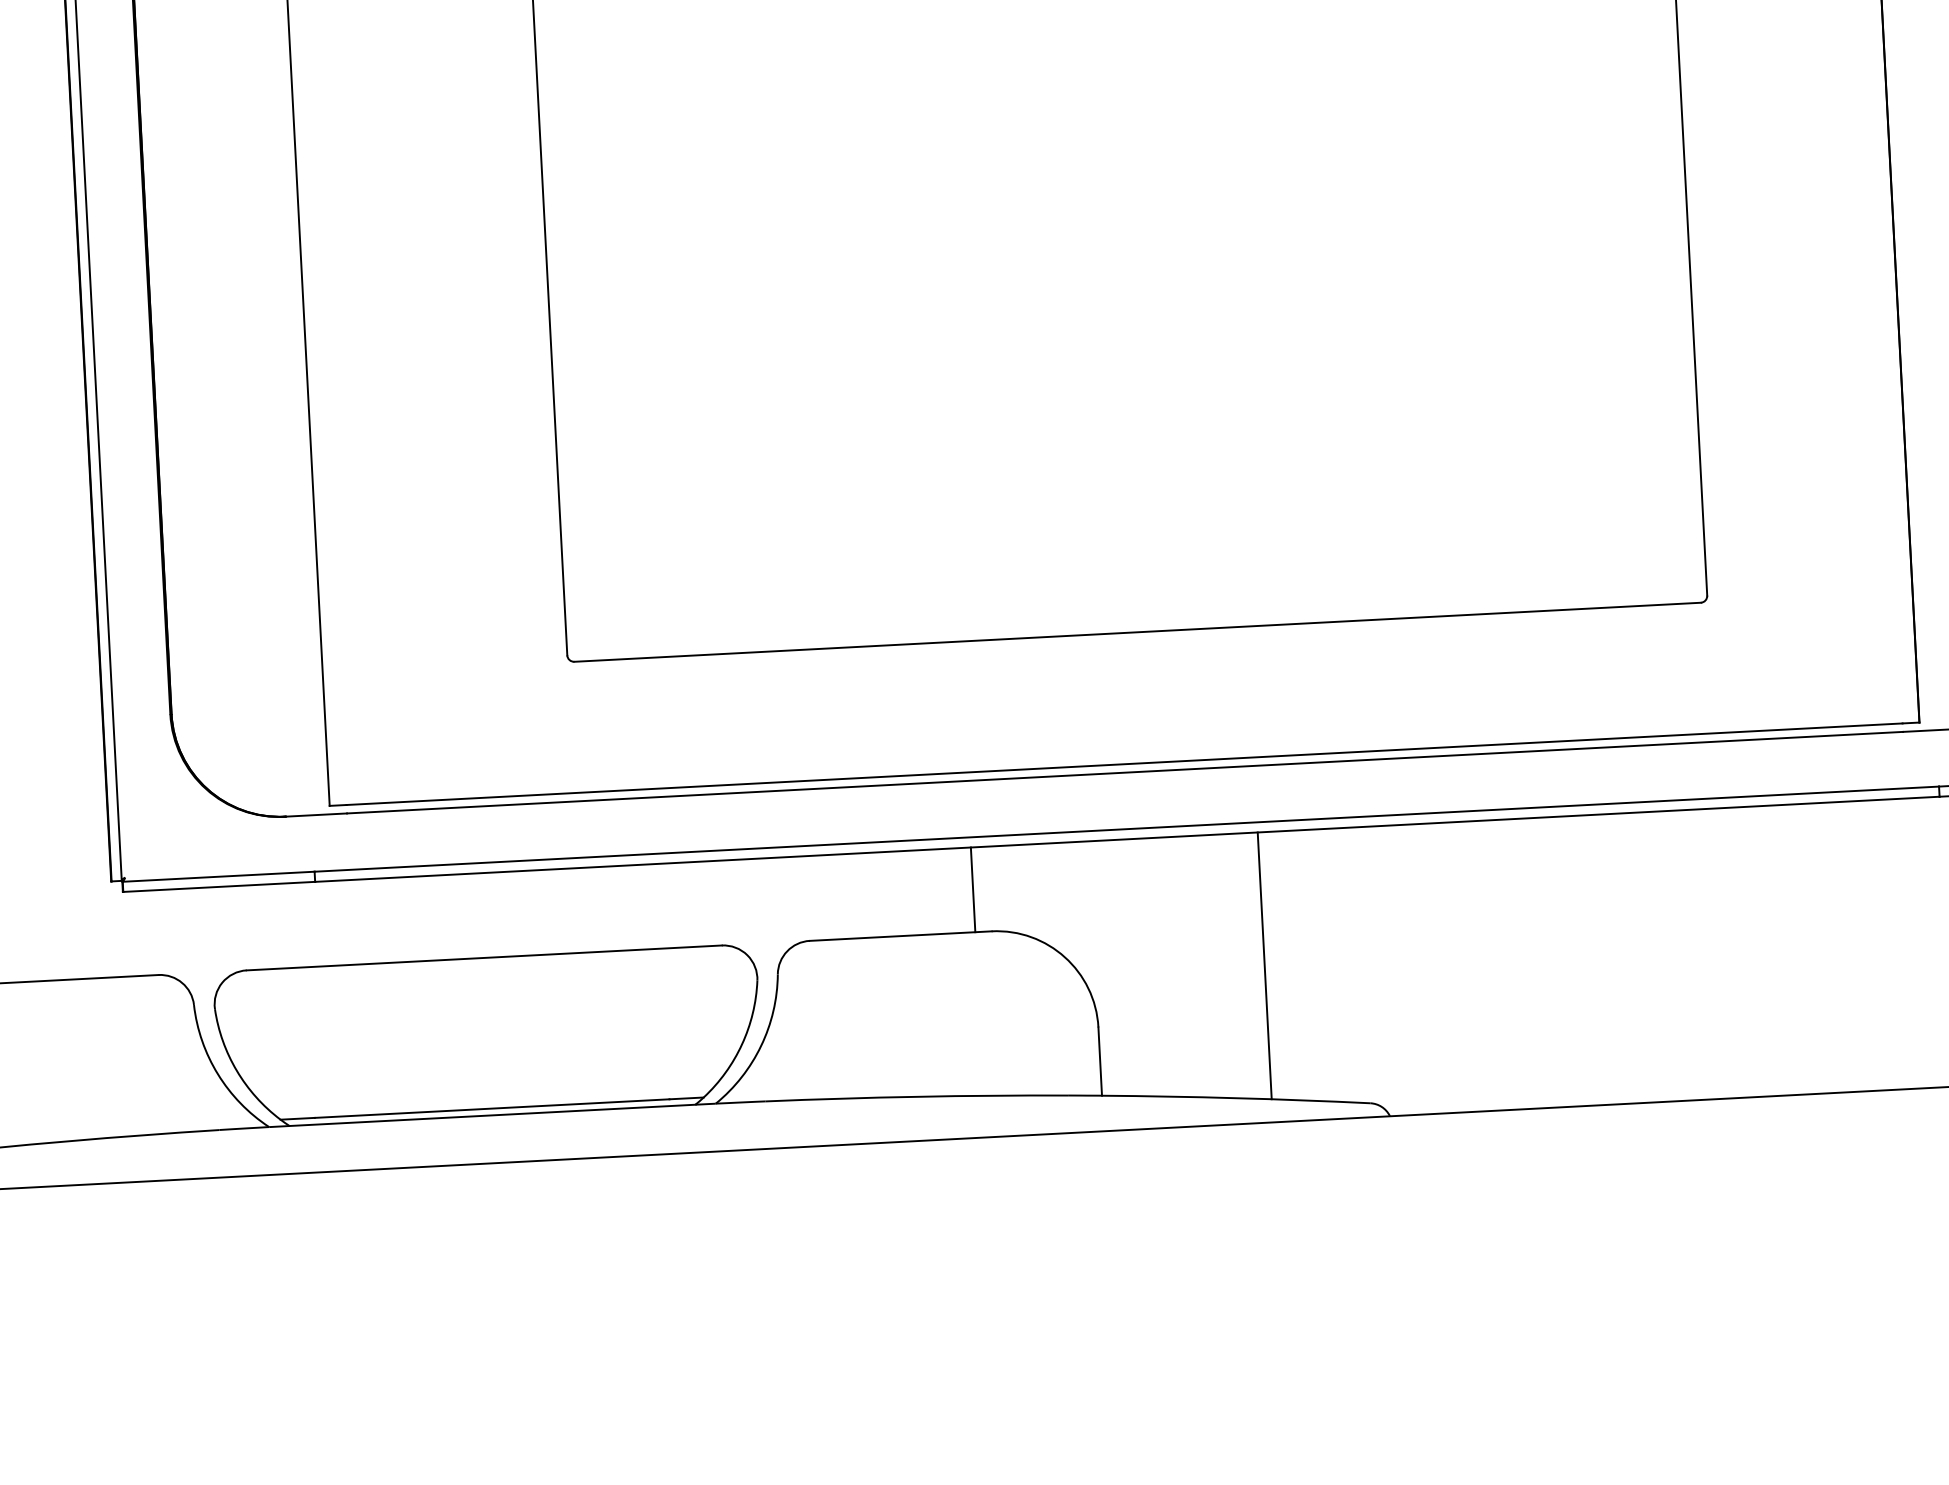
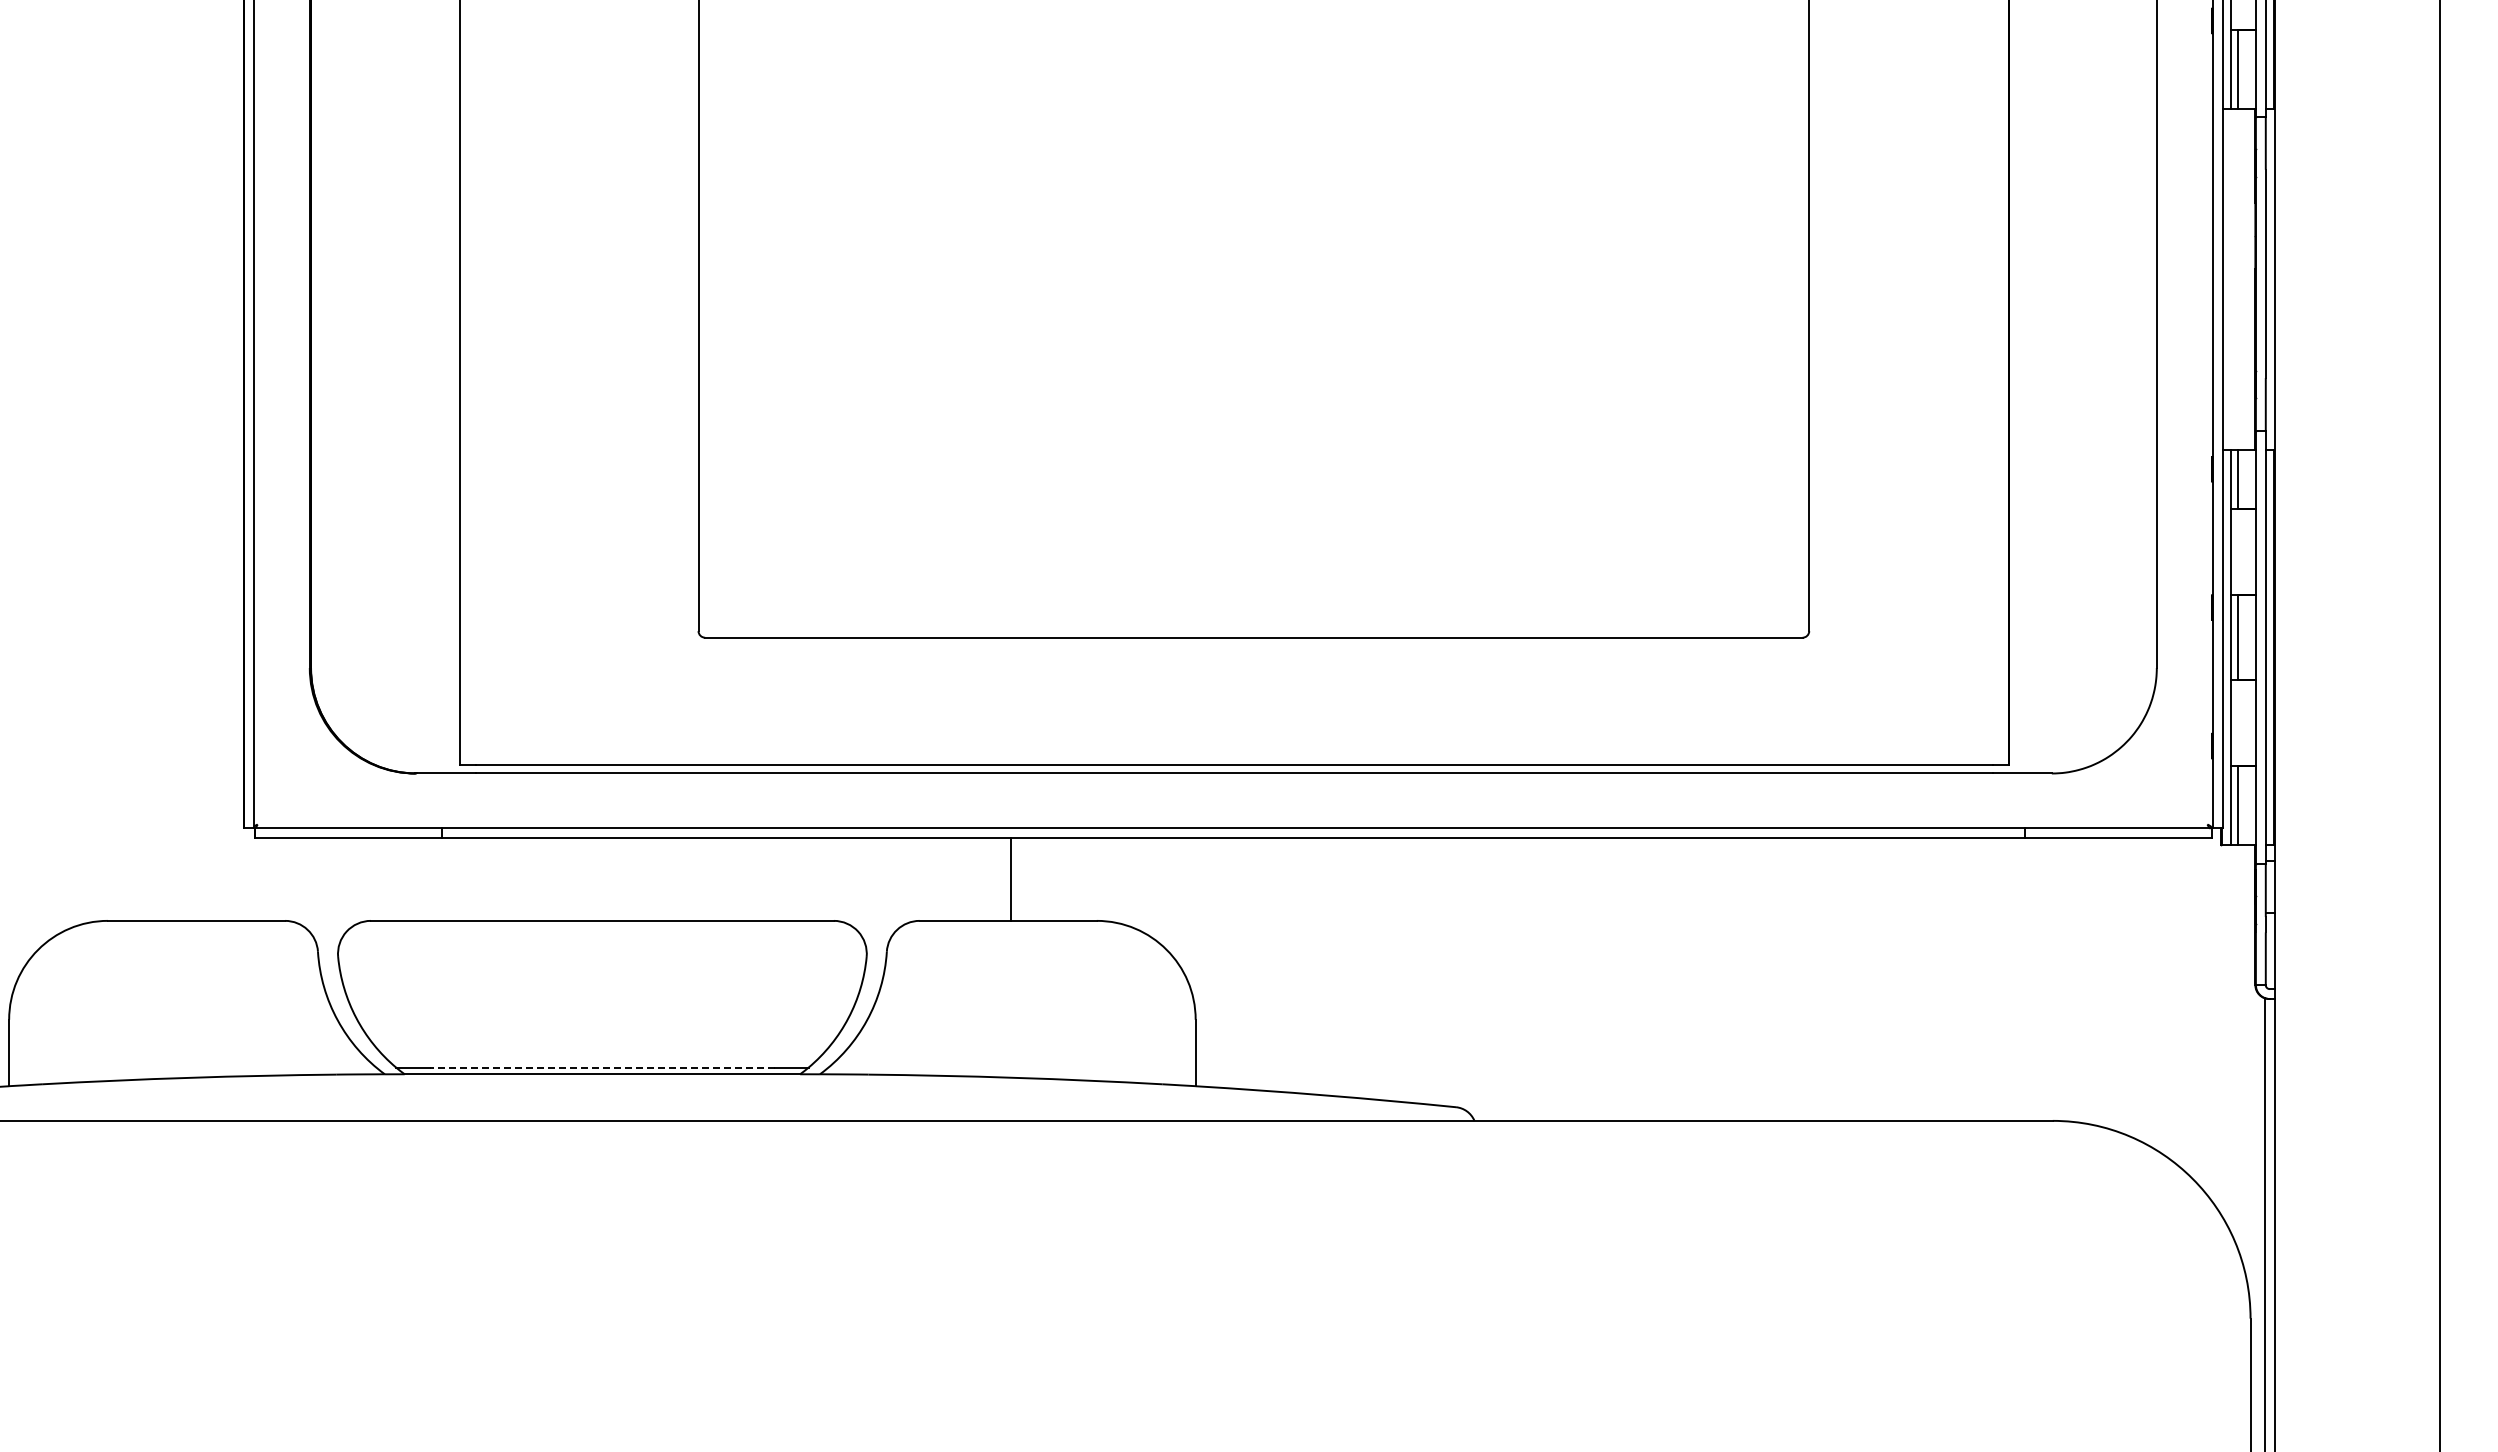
line: (972, 889) -> (1010, 879), moved
line: (1264, 966) -> (1360, 968), removed
line: (492, 1108) -> (602, 1067), solid -> dashed

